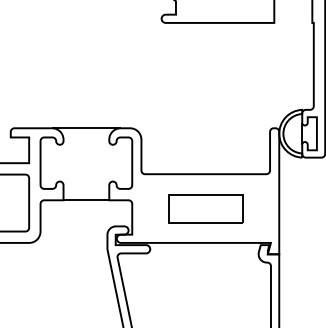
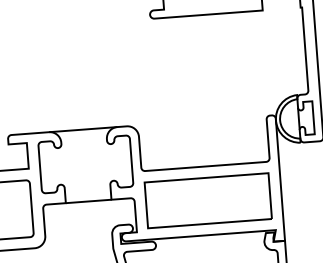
part: (205, 208) -> (208, 200), size x1.67

